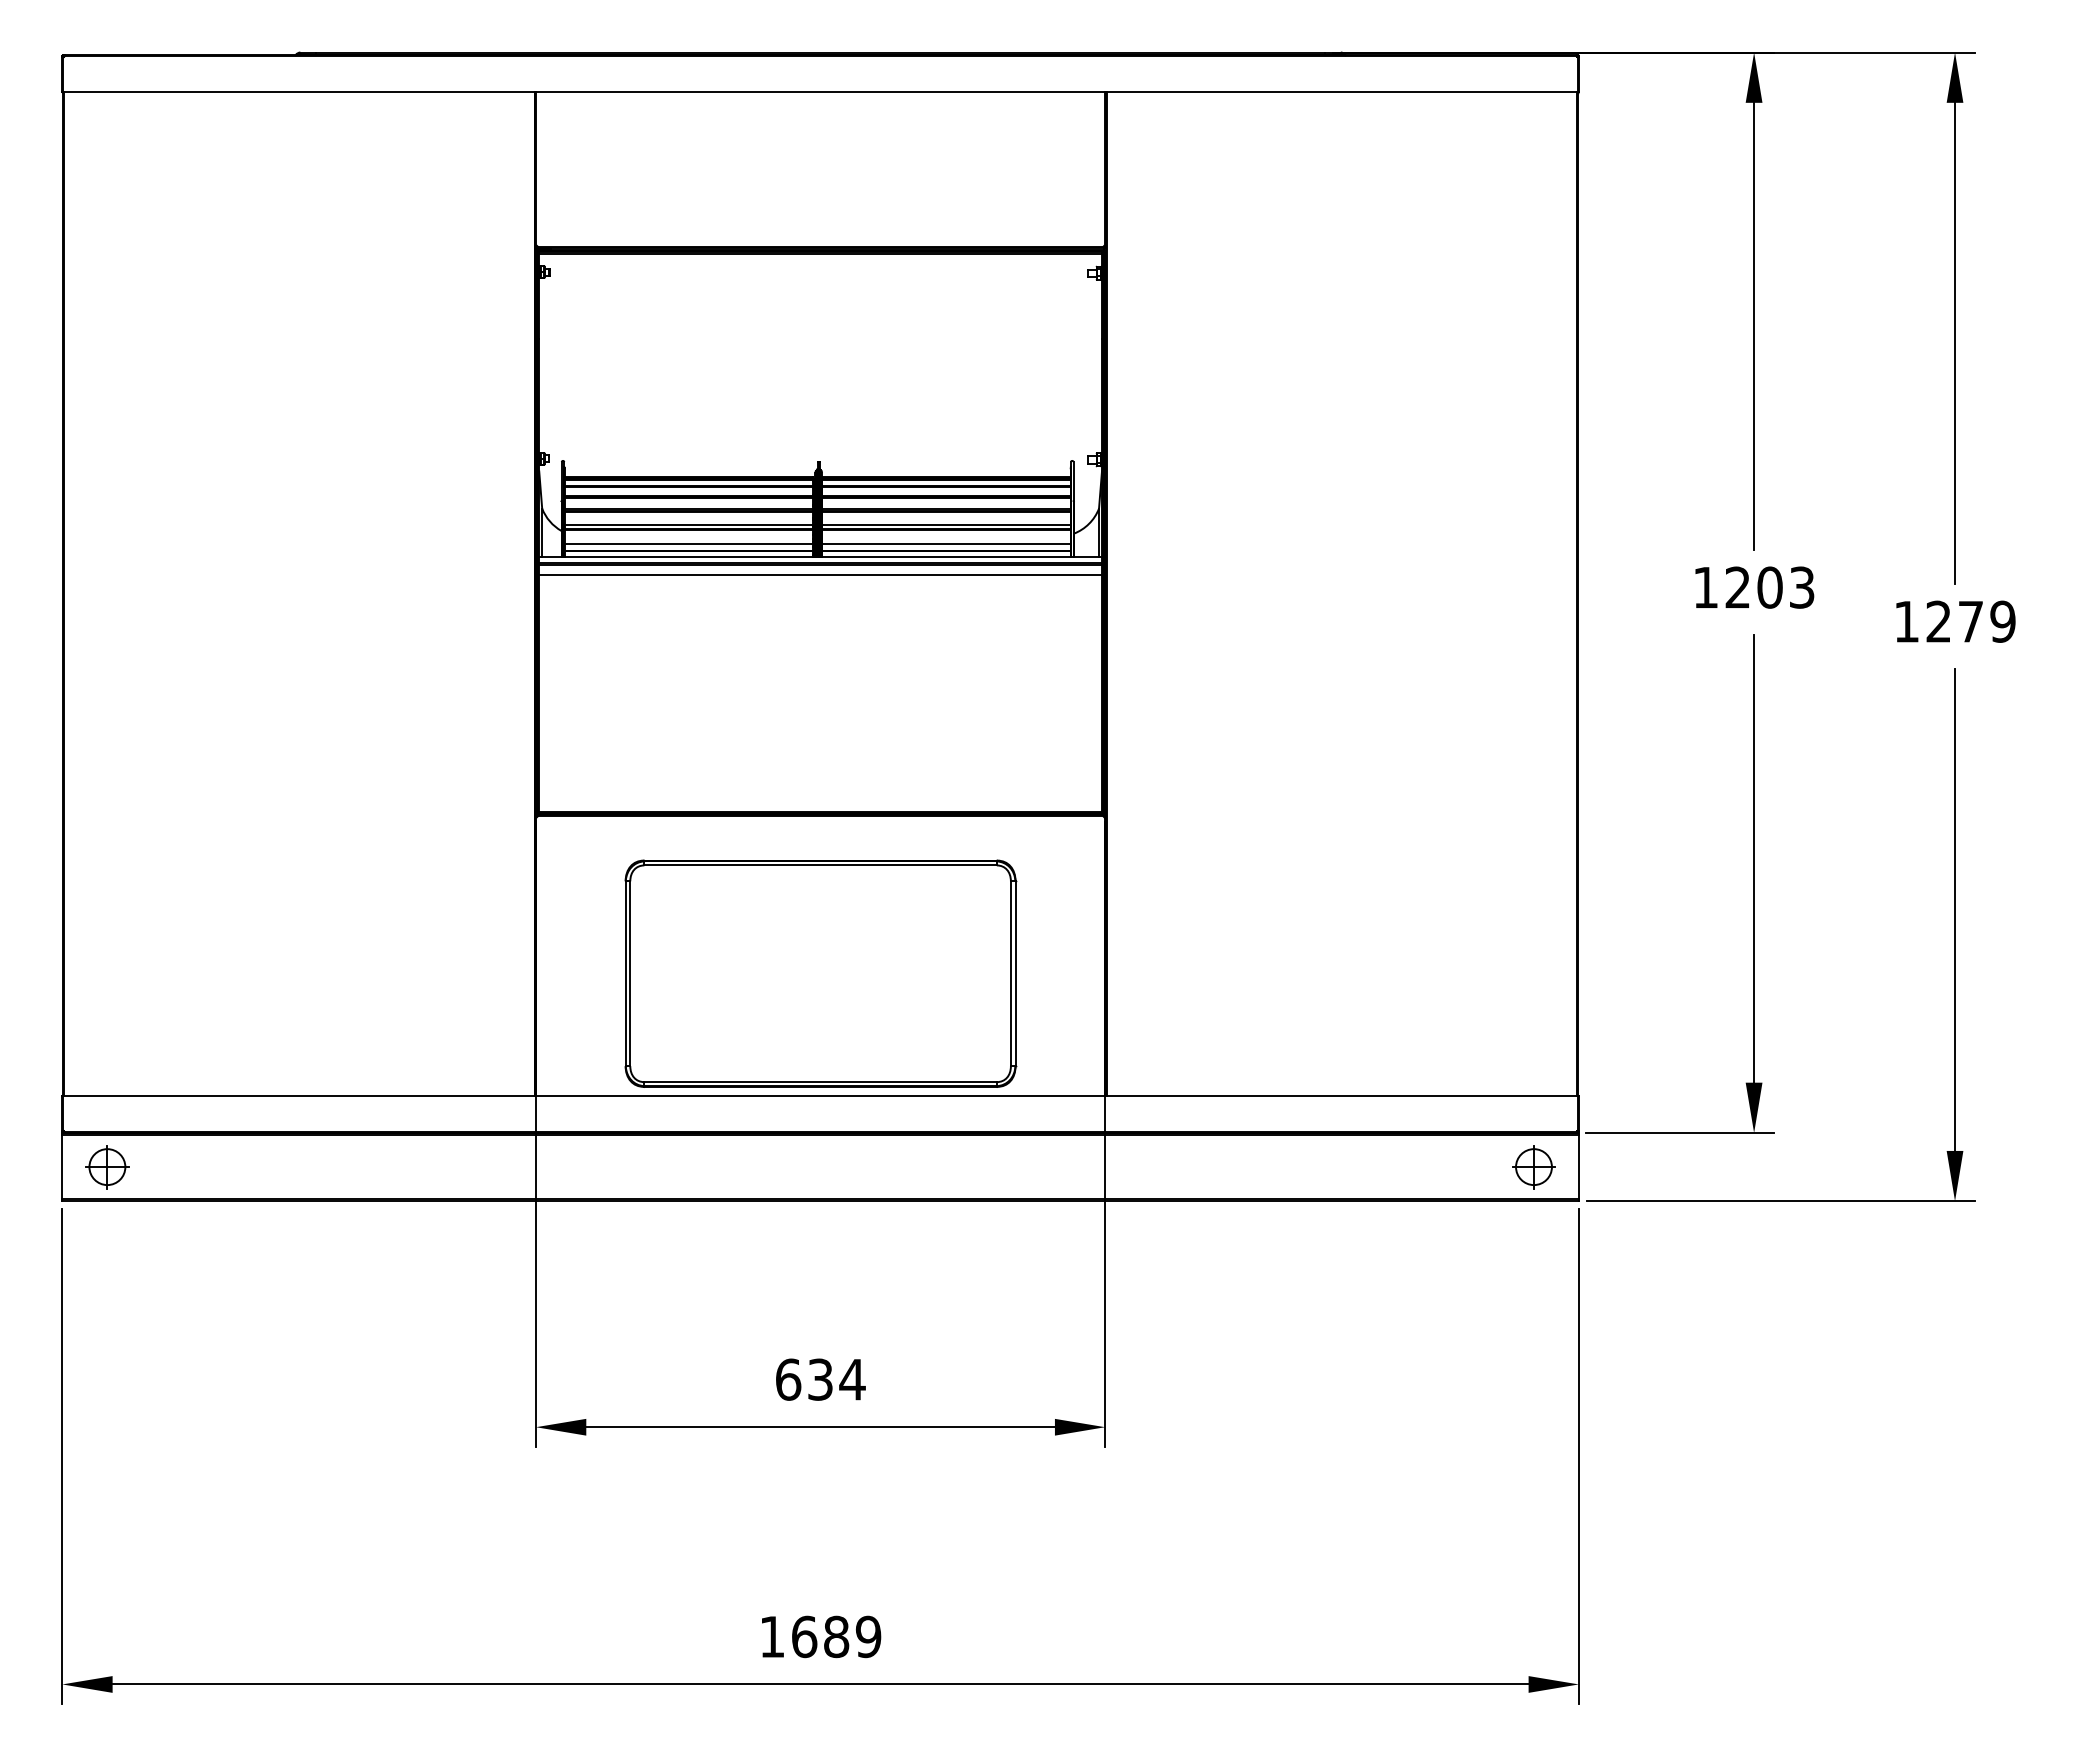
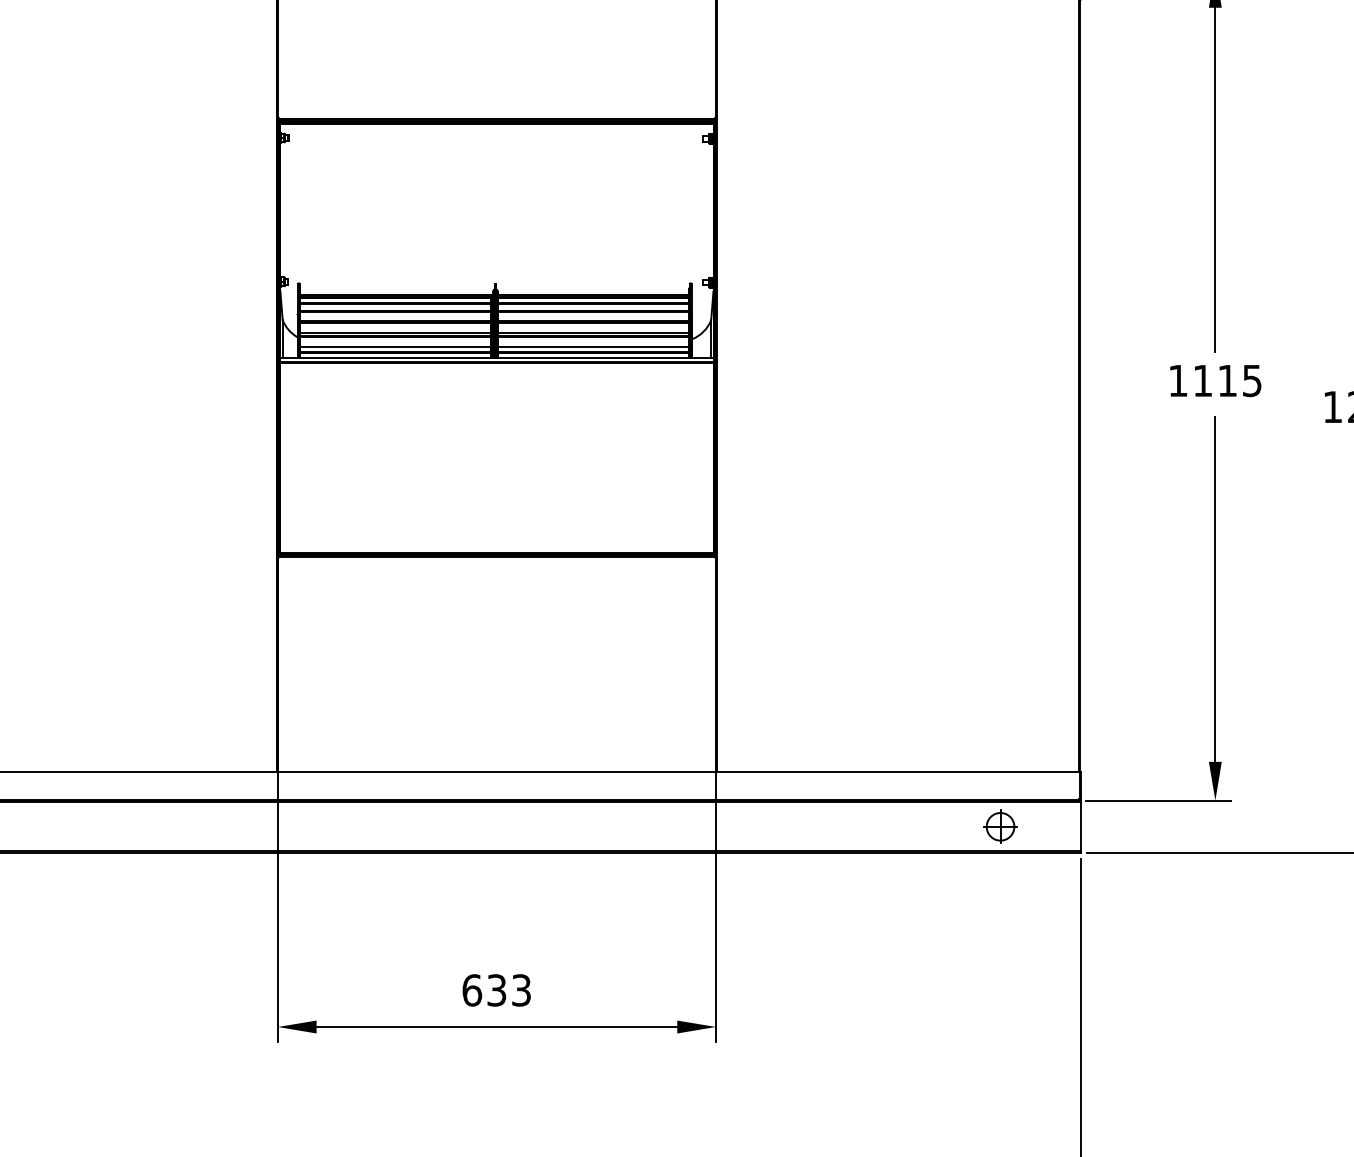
line: (820, 574) -> (496, 370), removed
text: (1769, 587) -> (1227, 380), 1203 -> 1115
part: (820, 973) -> (496, 677), removed
part: (1533, 1167) -> (1000, 827), moved
text: (852, 1379) -> (521, 990), 634 -> 633

